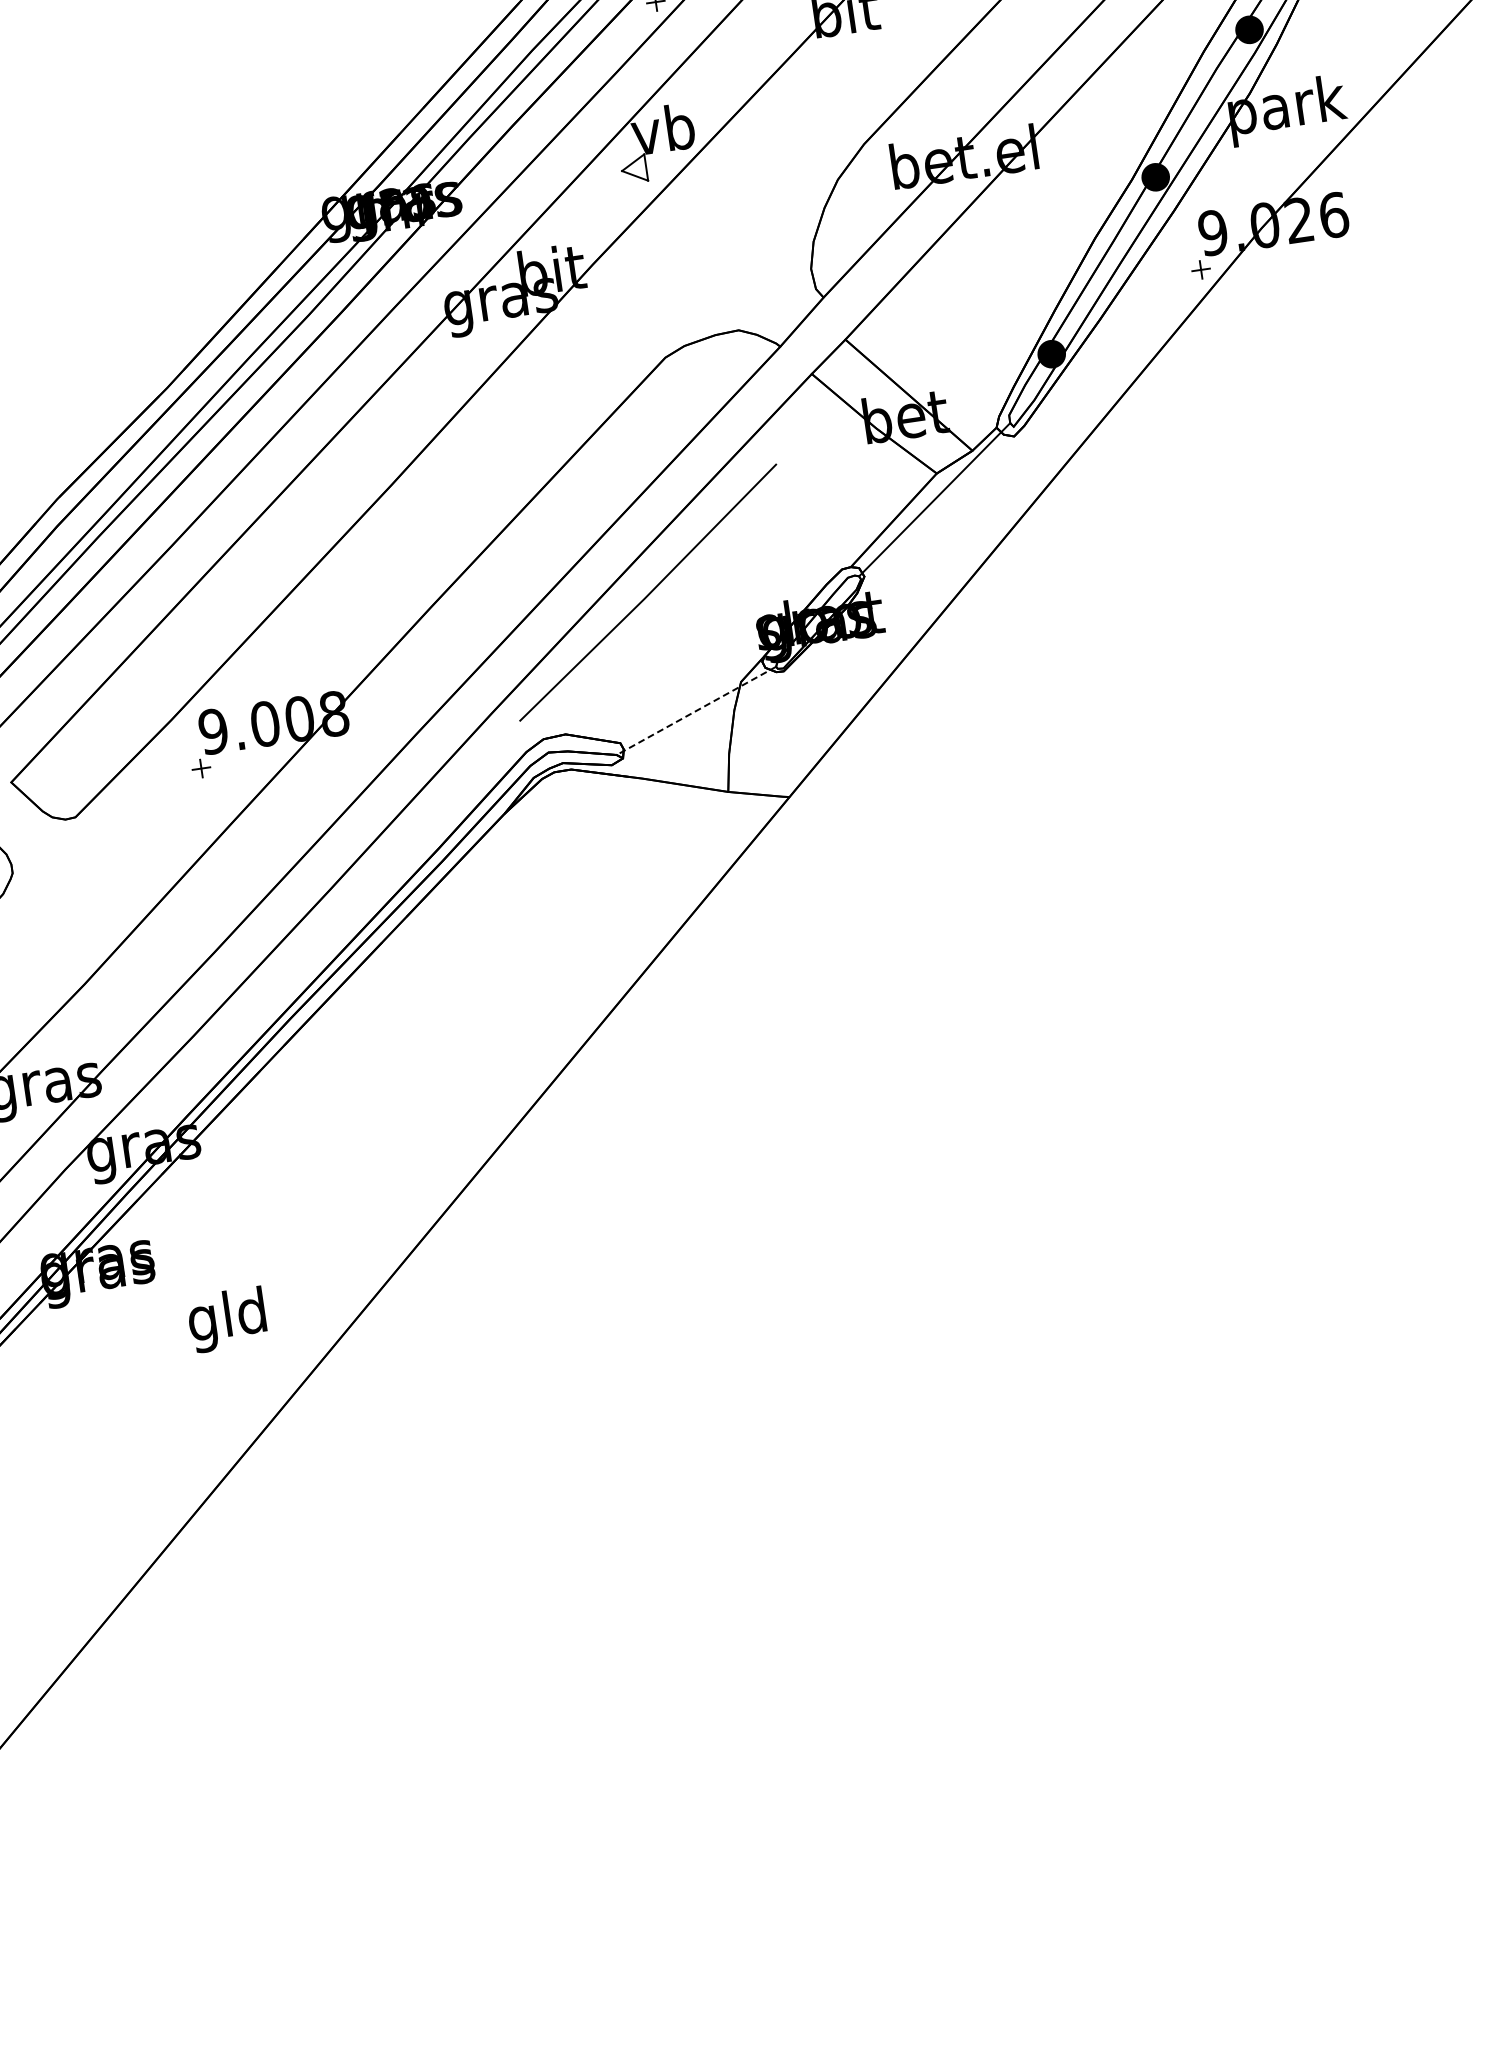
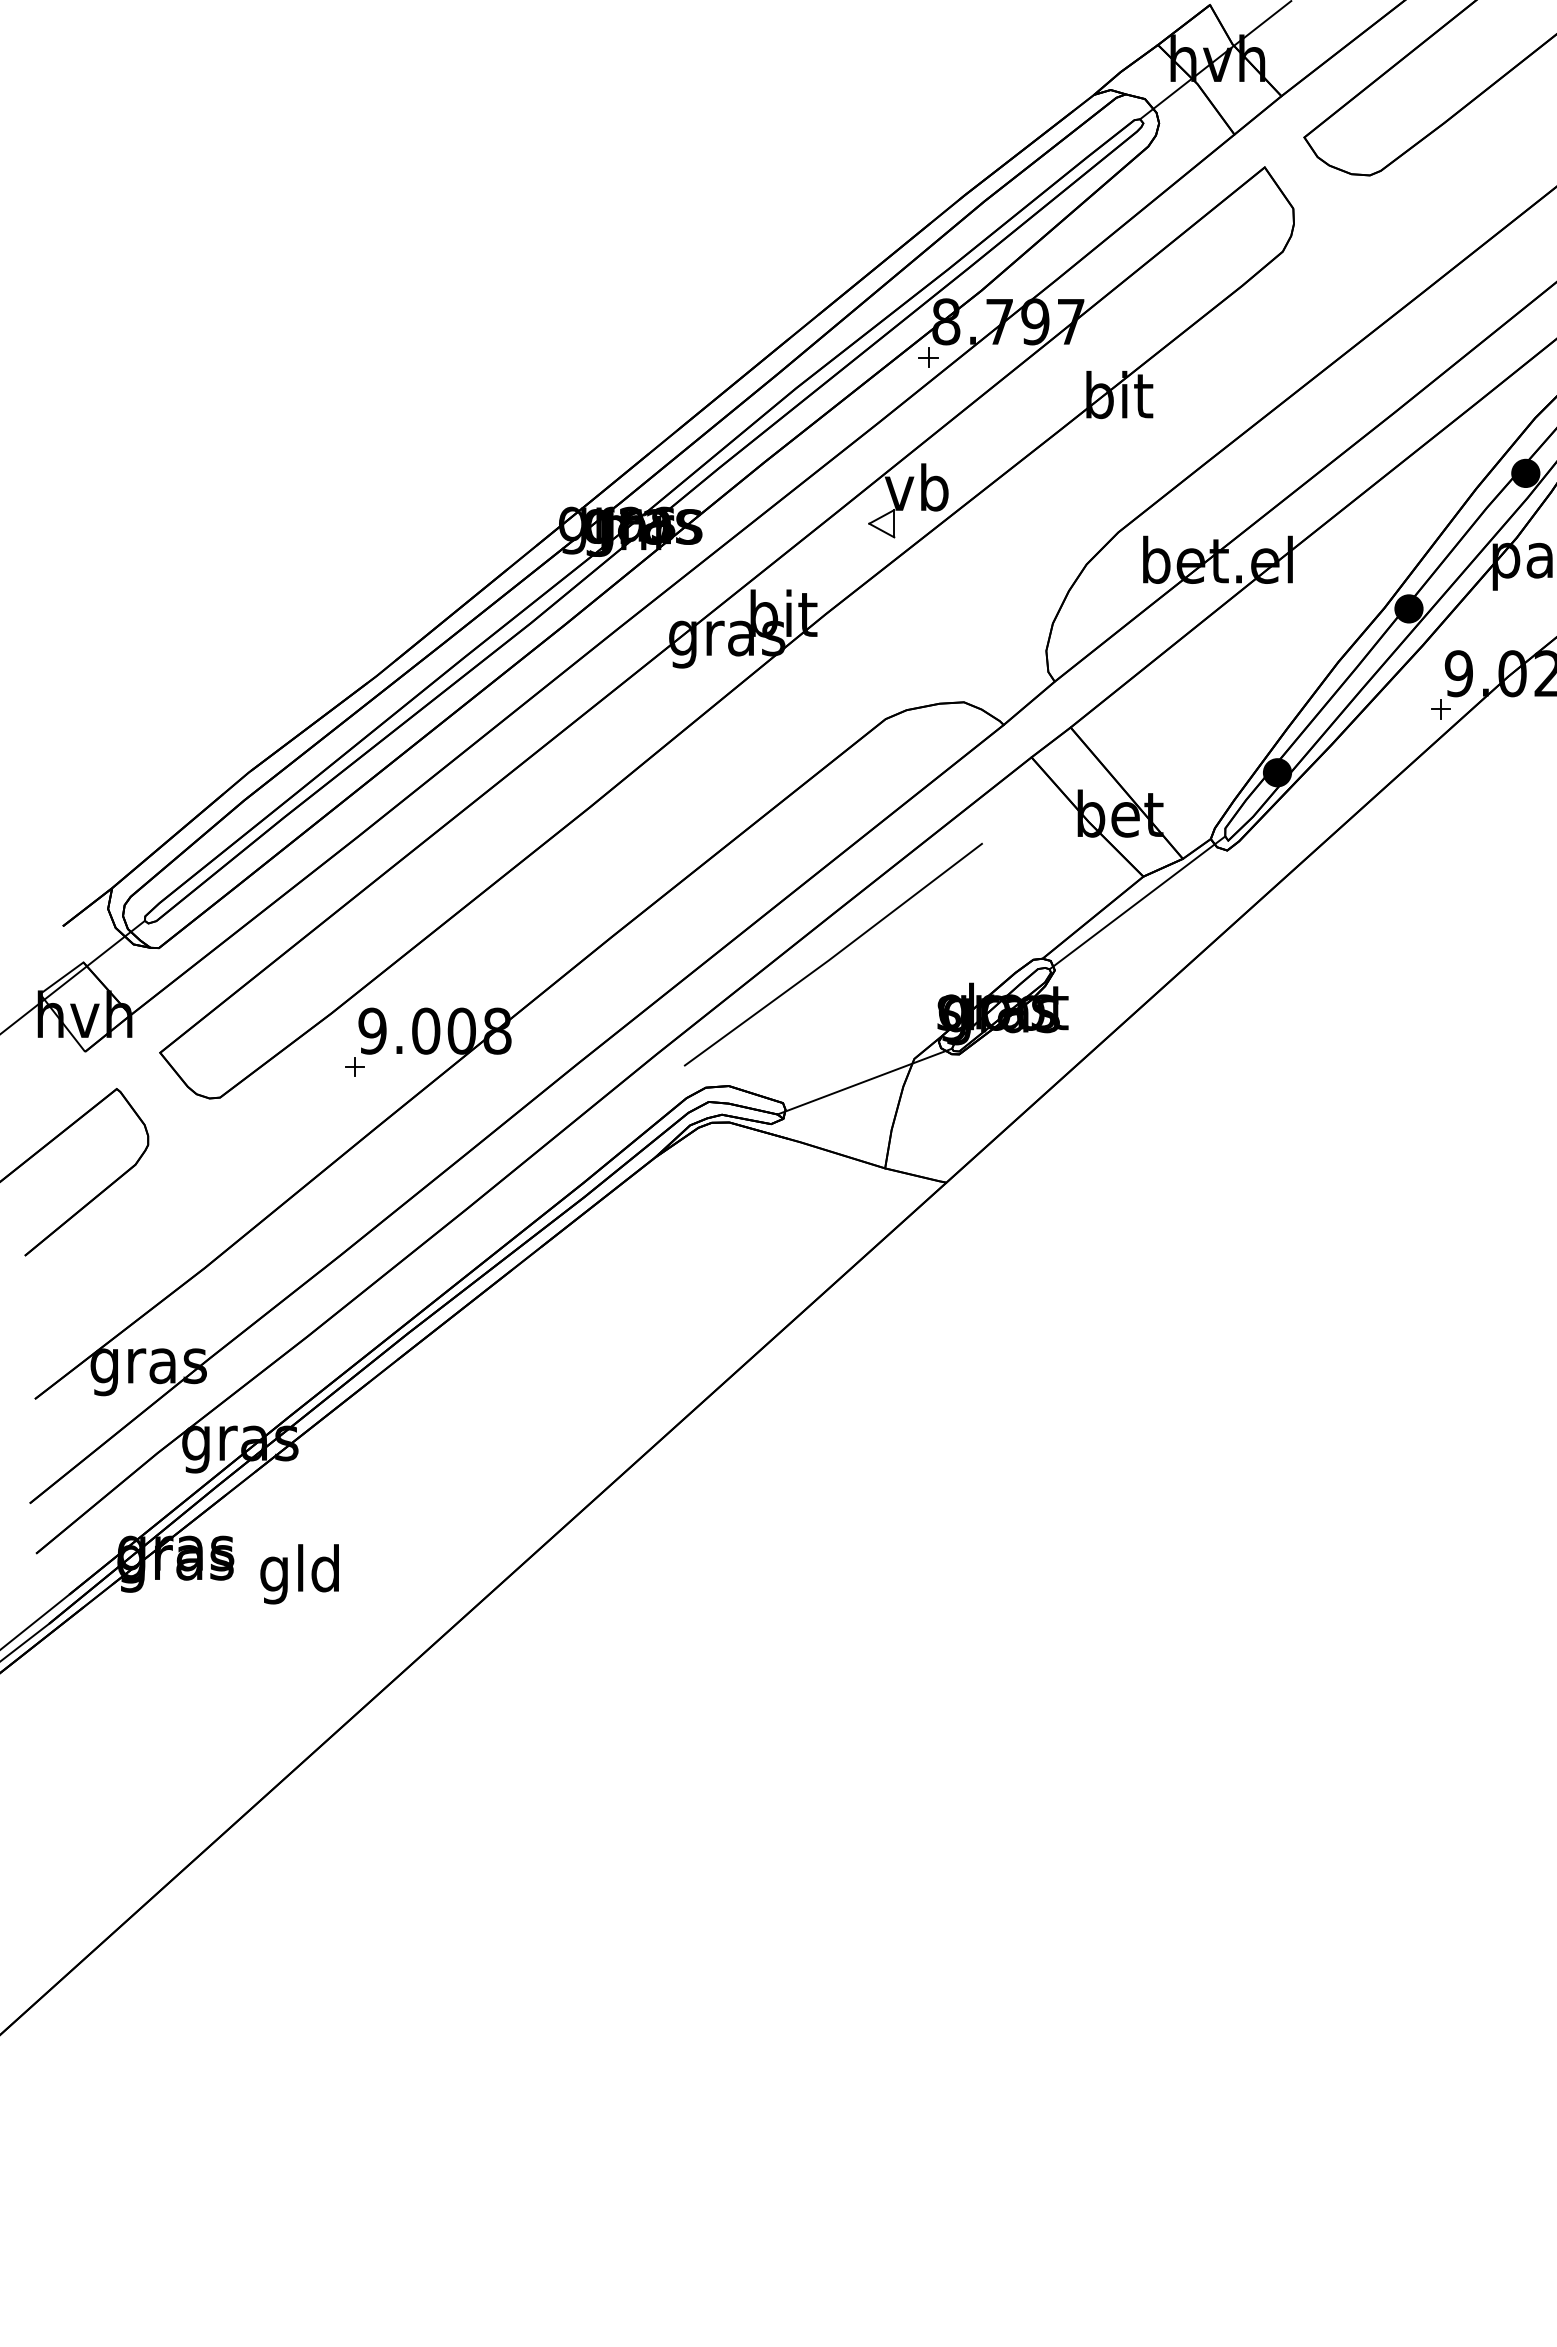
line: (696, 710) -> (864, 1081), dashed -> solid
text: (227, 1320) -> (299, 1574), moved

